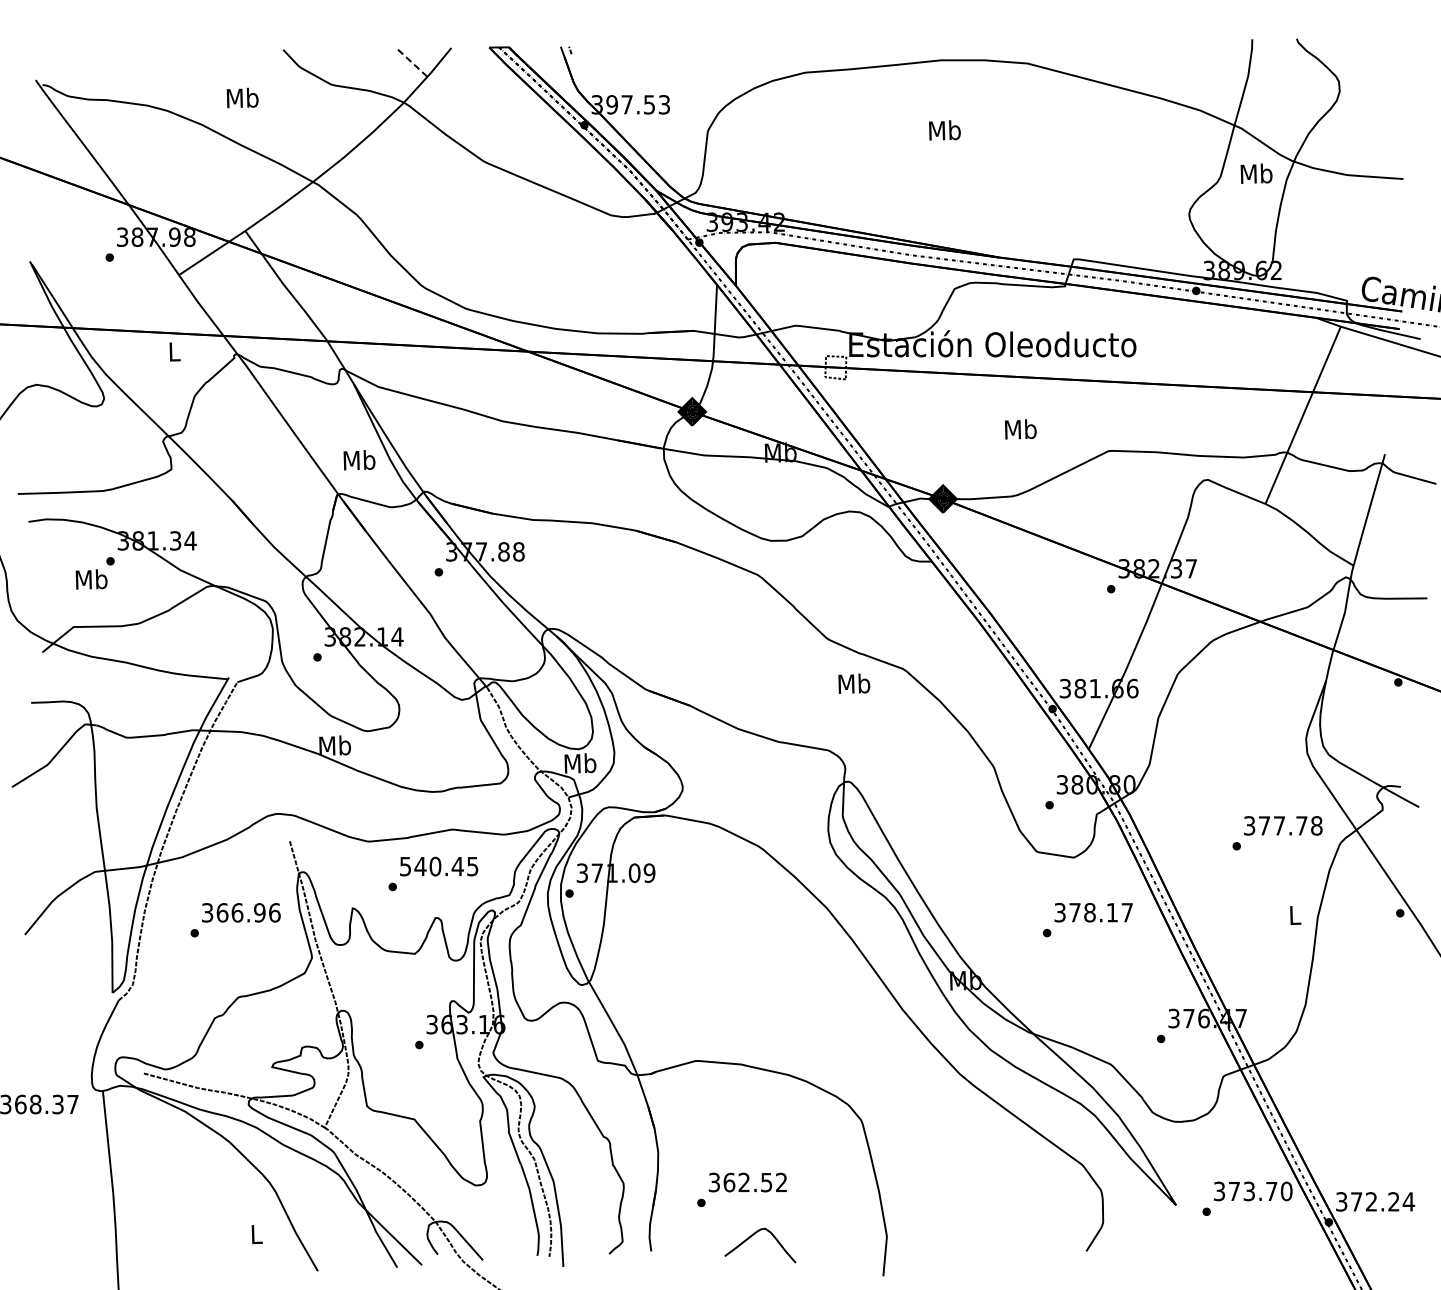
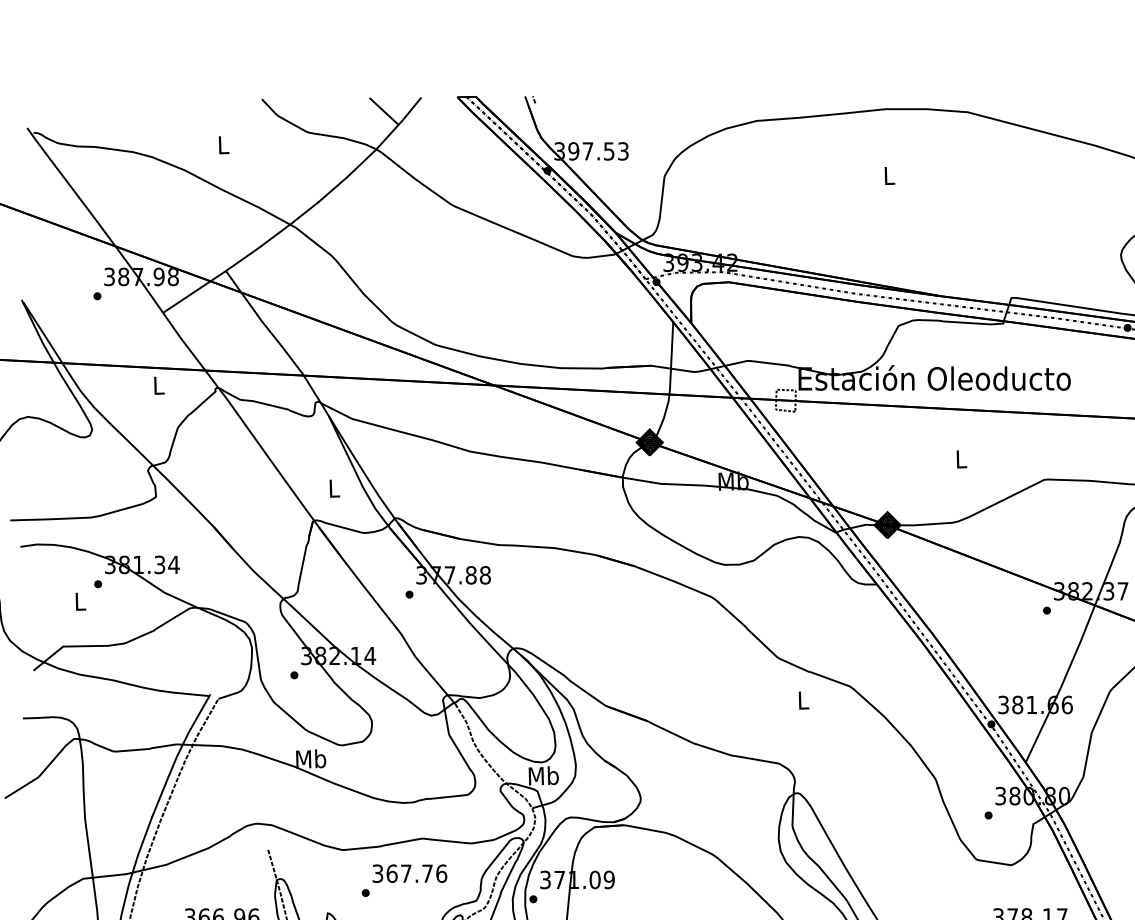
line: (412, 62) -> (384, 111), dashed -> solid
text: (242, 97) -> (223, 144), Mb -> L
text: (944, 130) -> (888, 175), Mb -> L
text: (1020, 429) -> (960, 459), Mb -> L
text: (359, 460) -> (334, 488), Mb -> L
text: (91, 579) -> (80, 601), Mb -> L
text: (854, 683) -> (803, 700), Mb -> L
text: (439, 866) -> (410, 873), 540.45 -> 367.76

